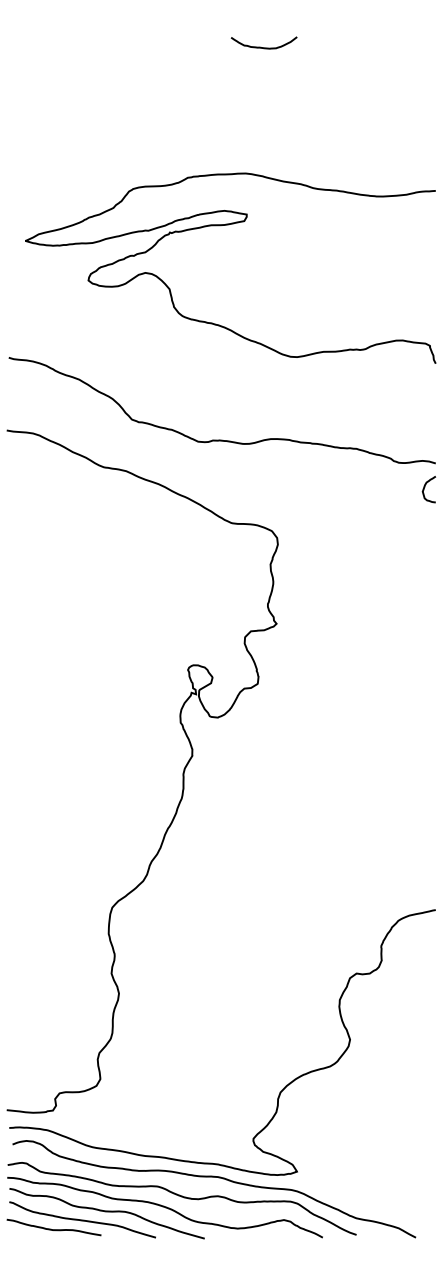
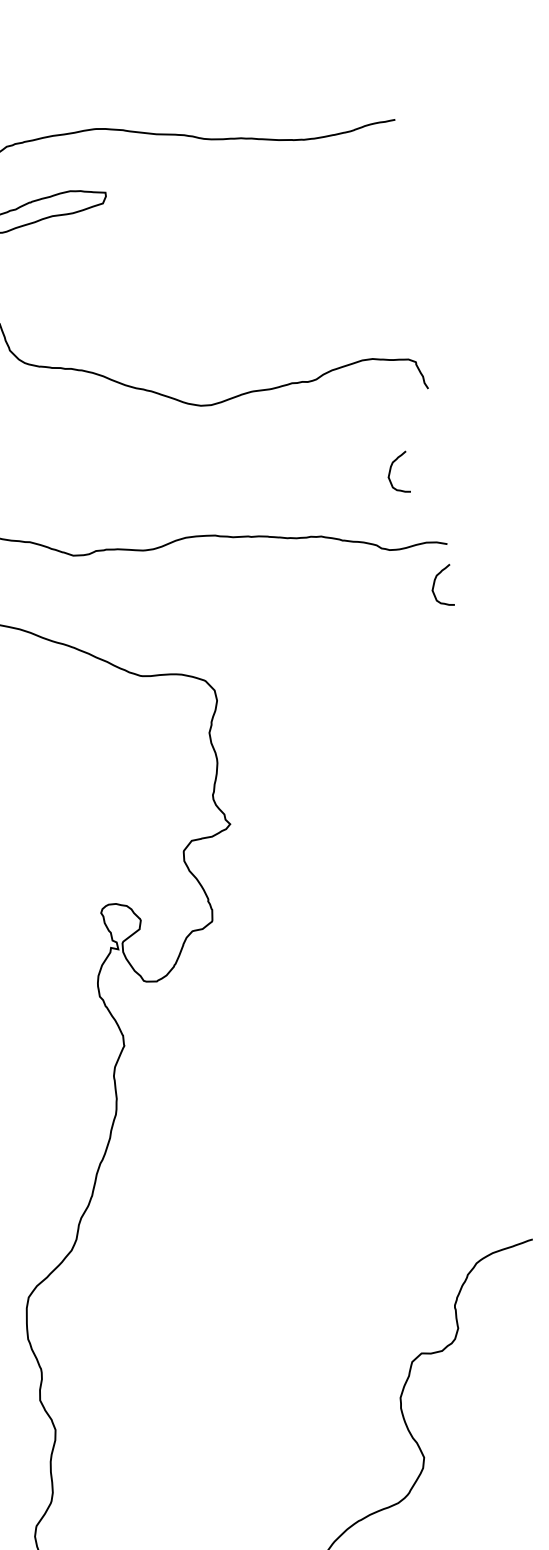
curve: (406, 412) -> (392, 470), added

